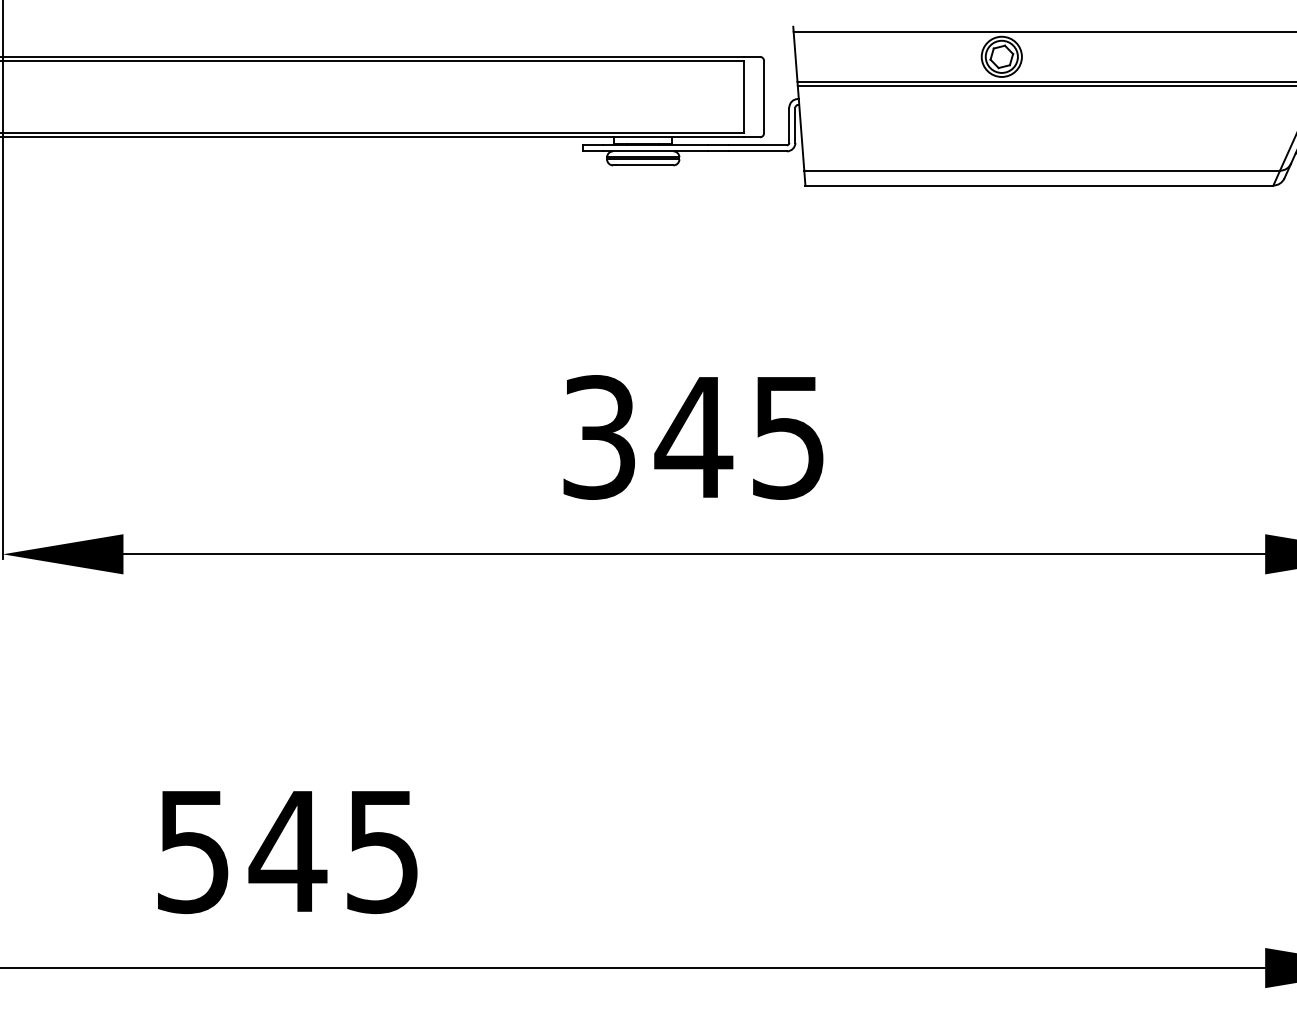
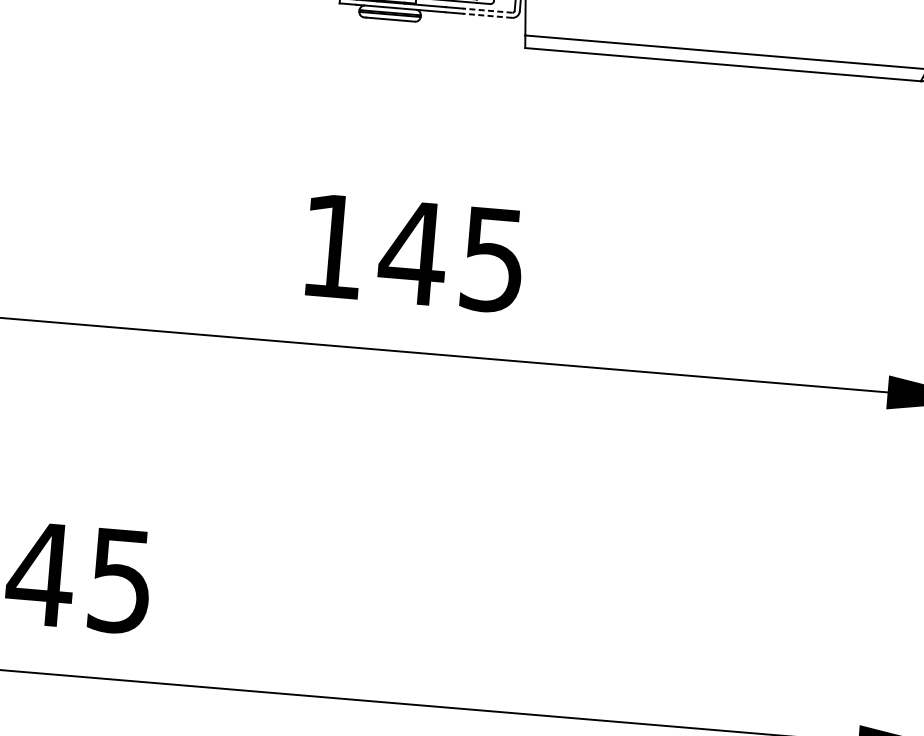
line: (757, 145) -> (487, 10), solid -> dashed
line: (757, 151) -> (487, 15), solid -> dashed
text: (599, 437) -> (333, 246), 345 -> 145

